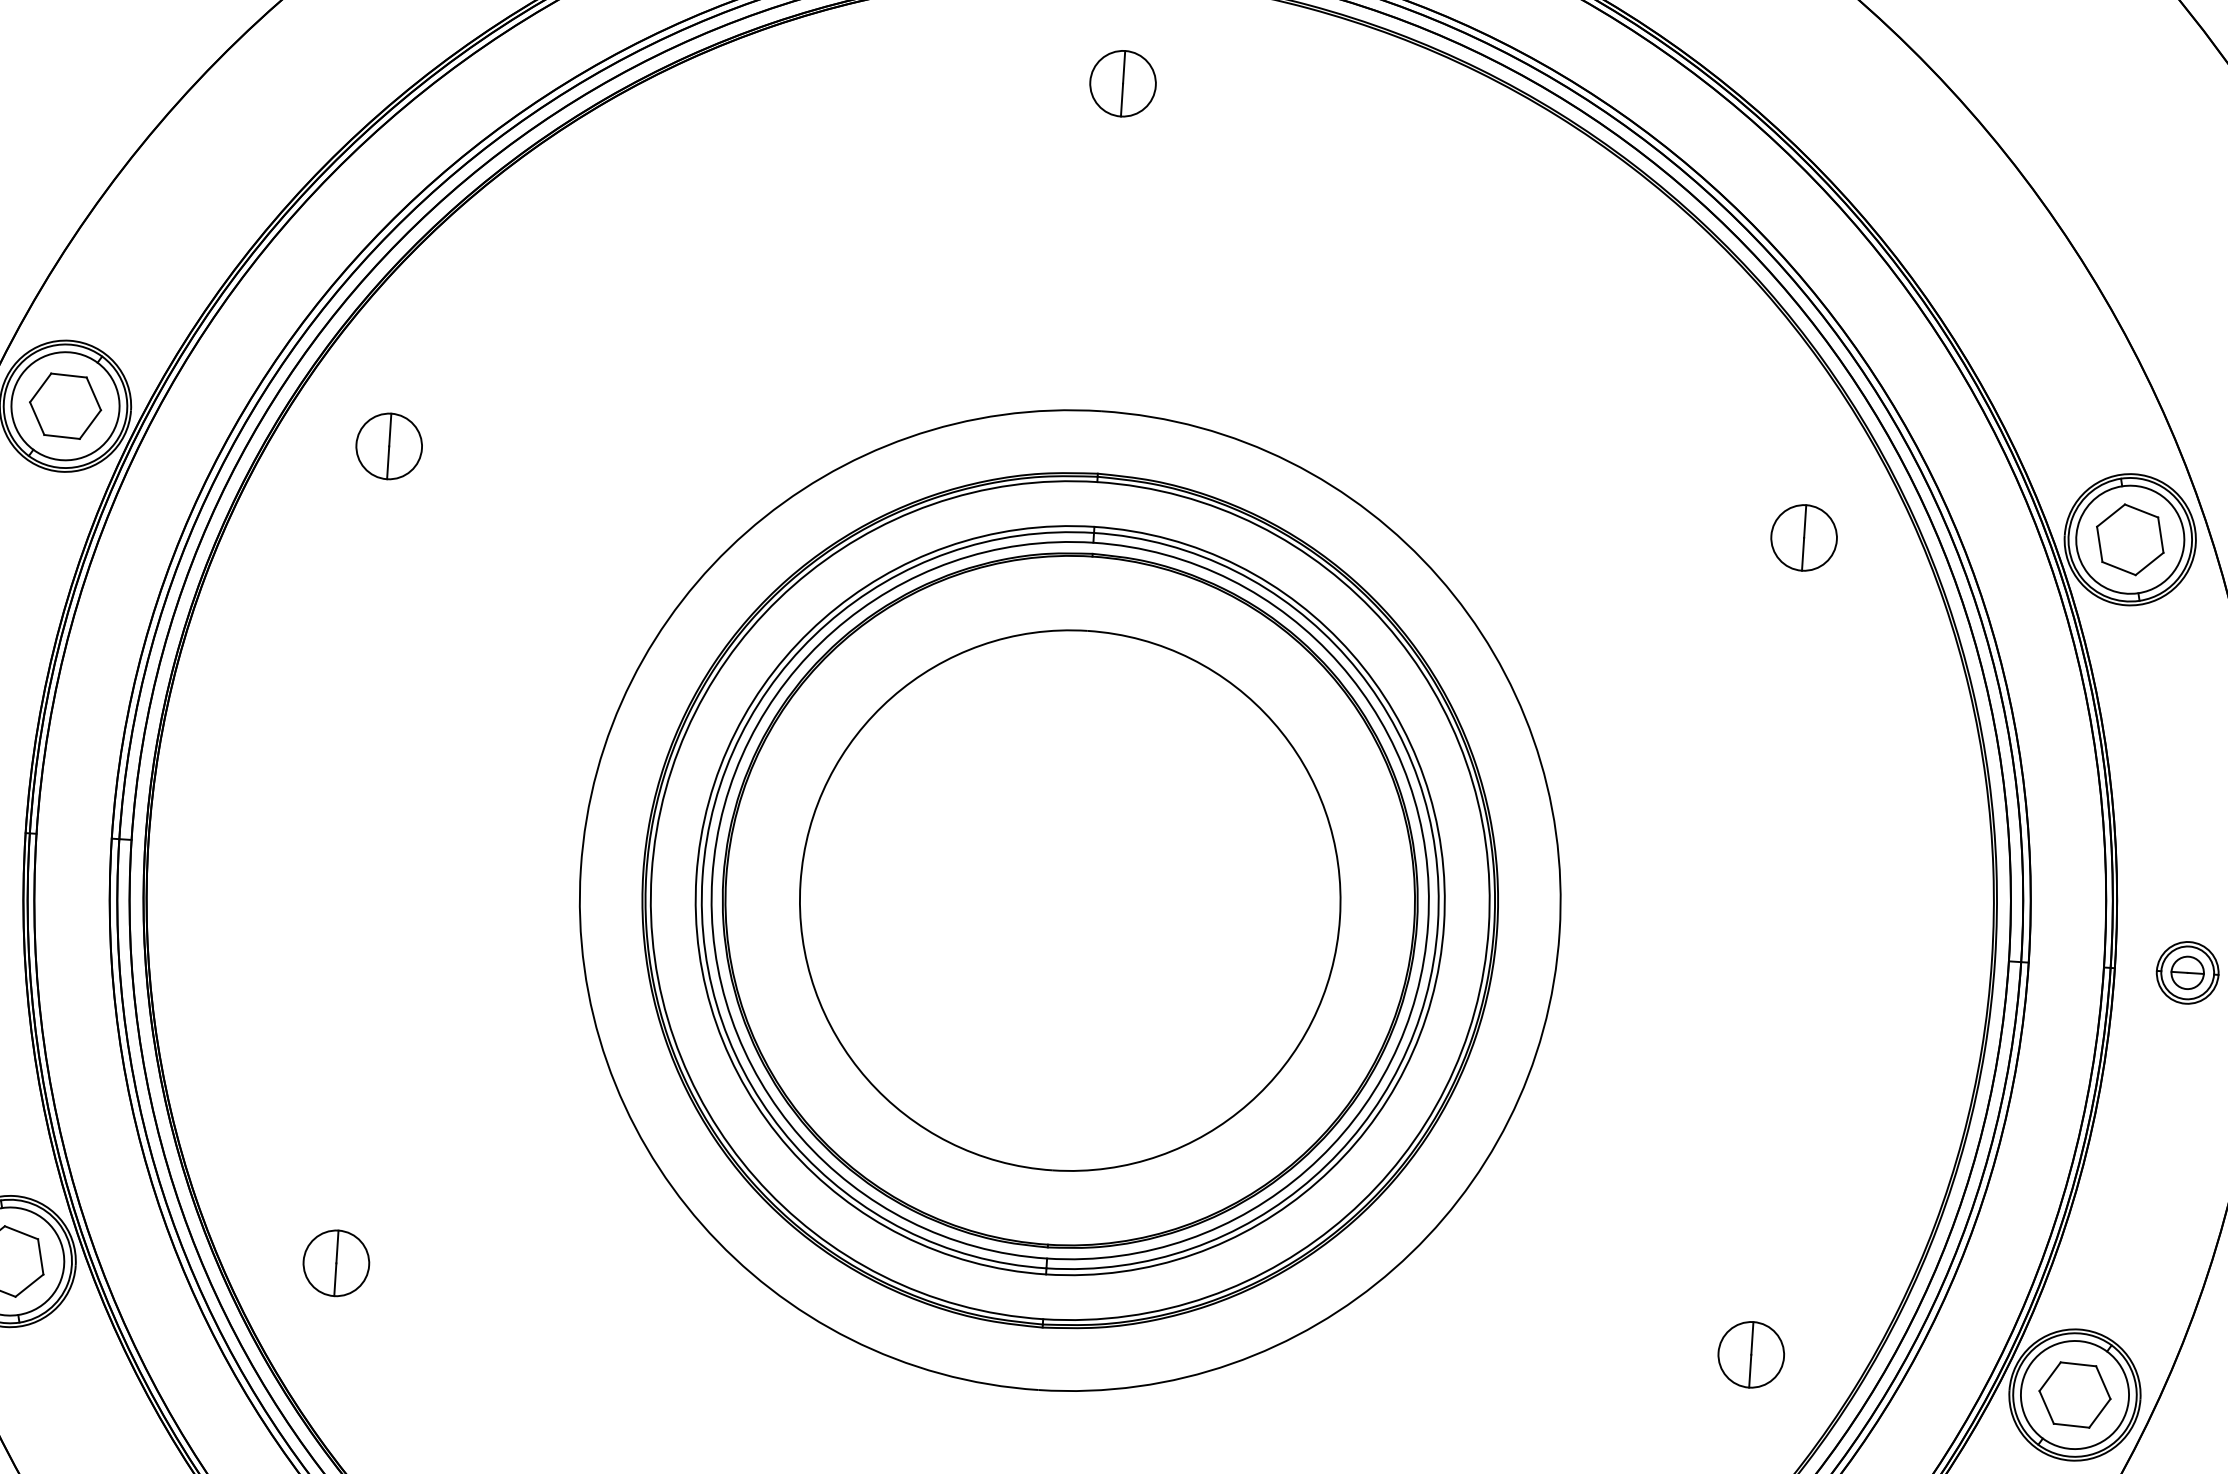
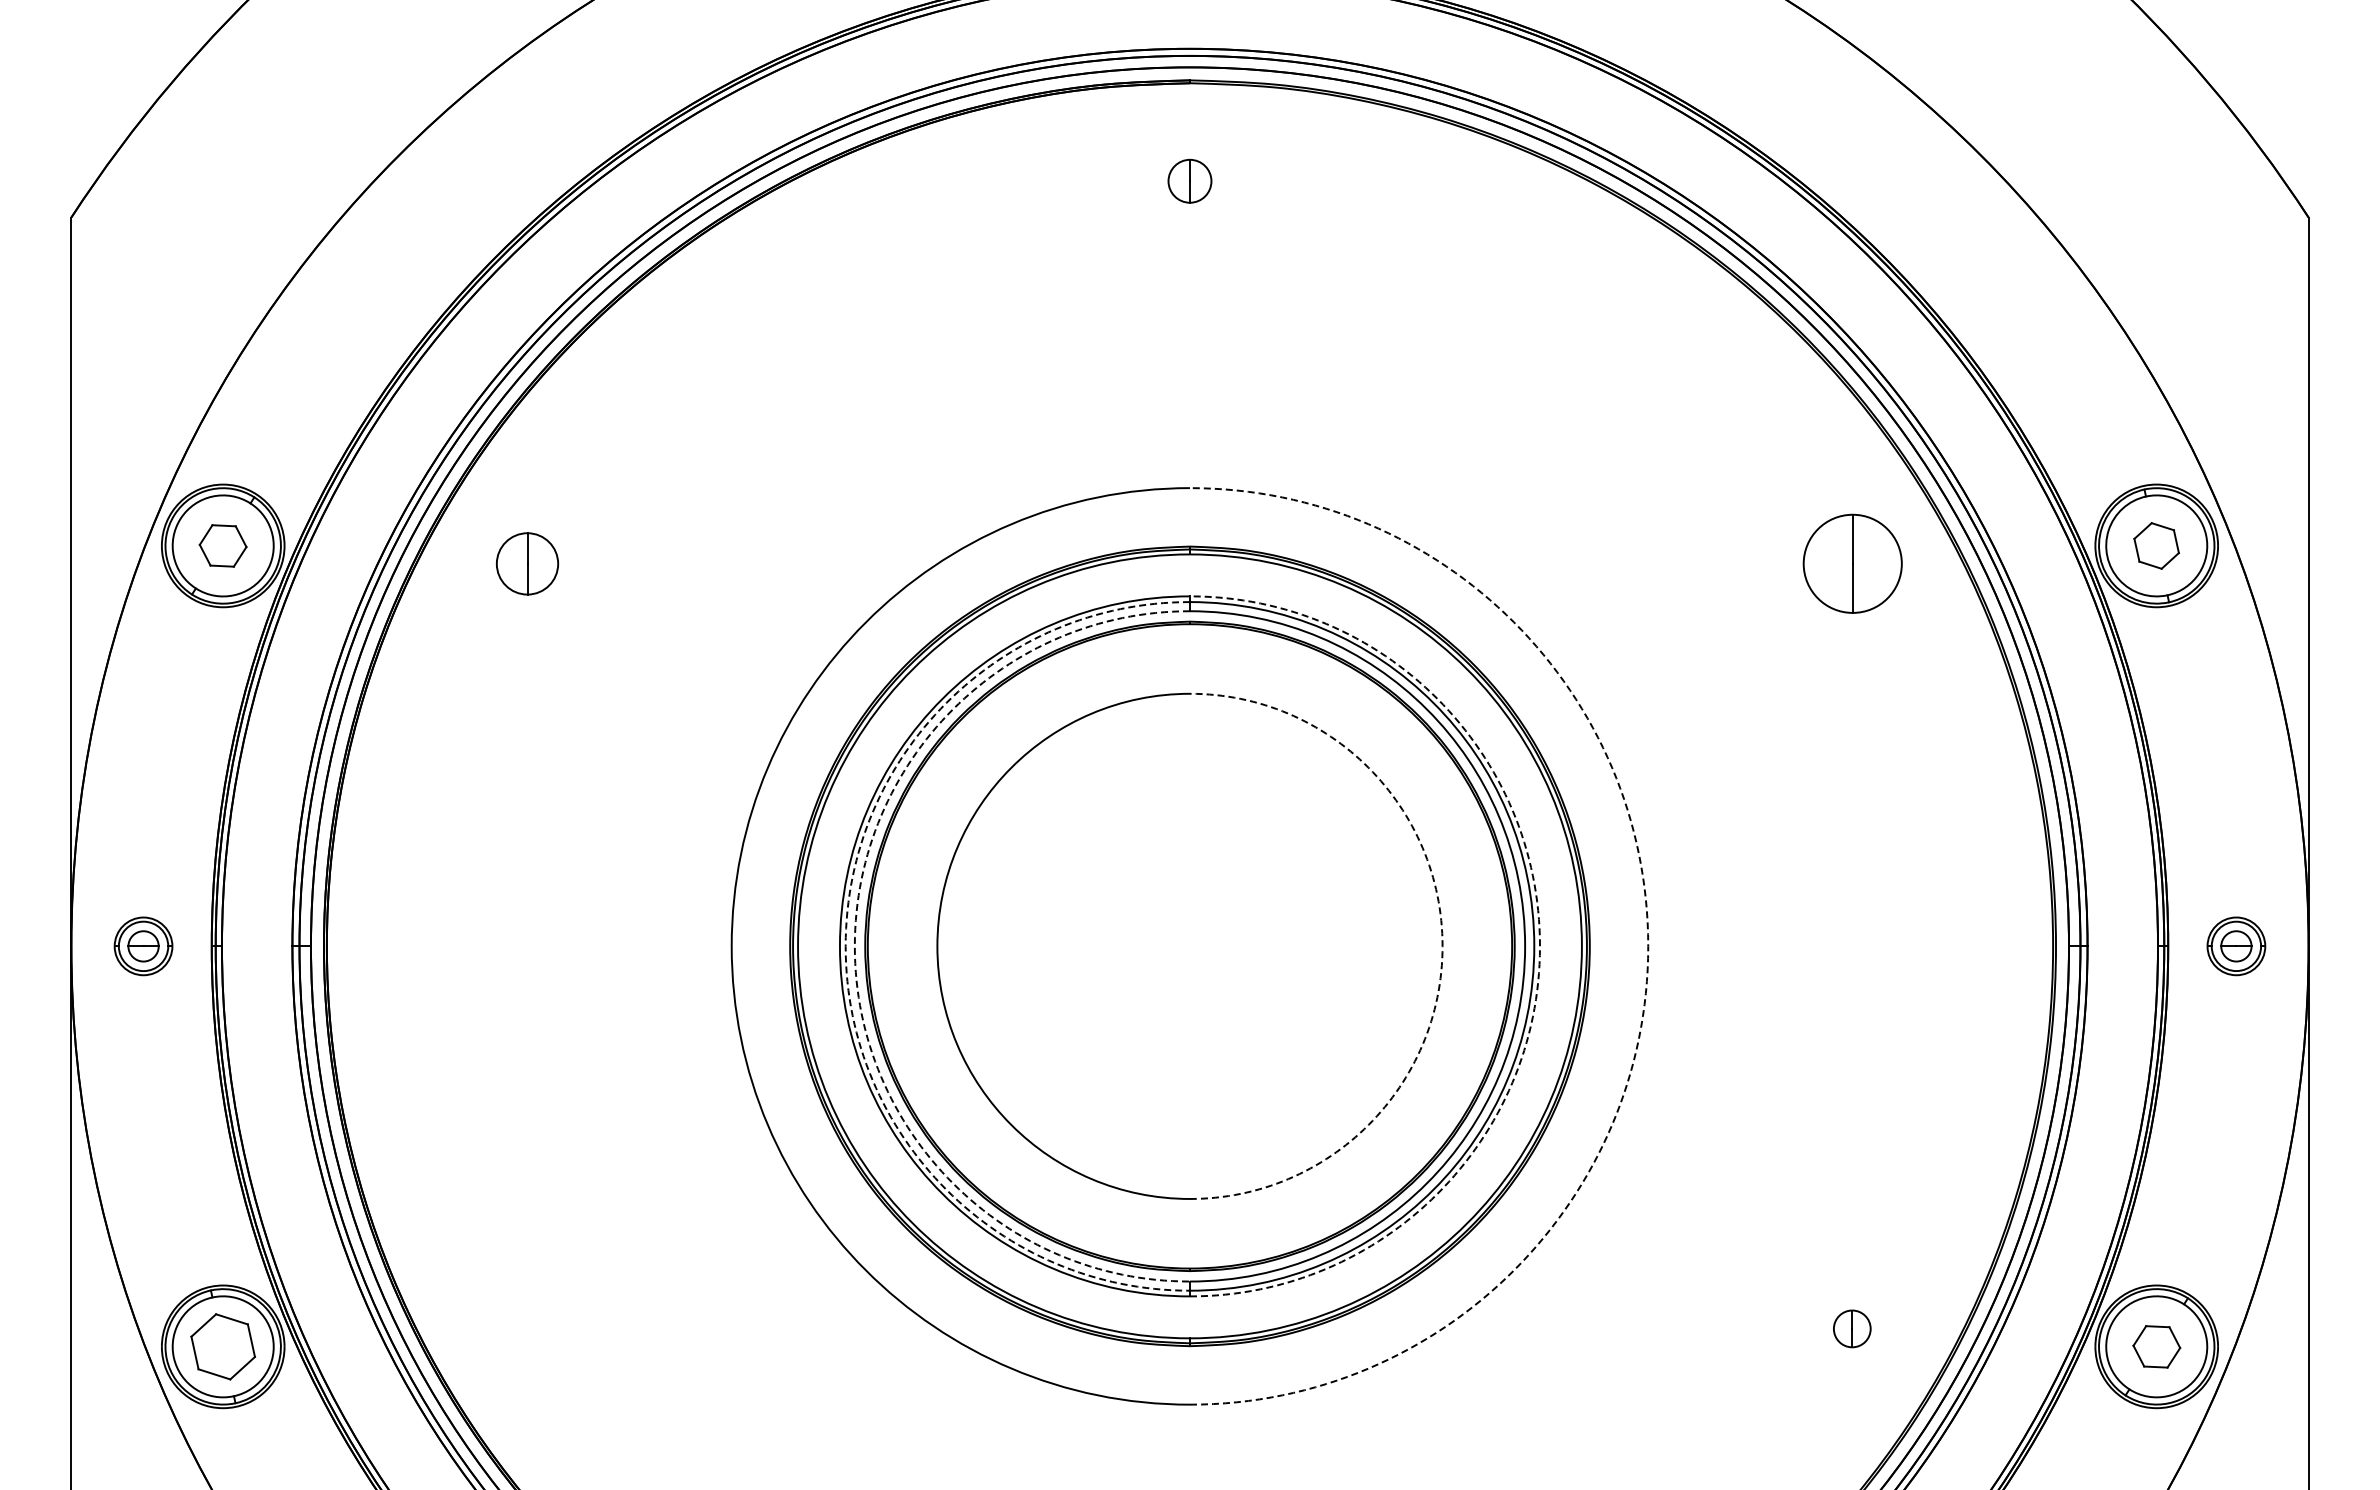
part: (1122, 82) -> (1189, 180), size x0.7
part: (64, 405) -> (222, 545), size x0.7
part: (1803, 537) -> (1851, 563), size x1.6
part: (2130, 539) -> (2156, 545), size x0.7
arc: (702, 876) -> (845, 946), solid -> dashed
arc: (711, 877) -> (854, 946), solid -> dashed
arc: (1339, 918) -> (1442, 946), solid -> dashed
arc: (1444, 924) -> (1540, 946), solid -> dashed
arc: (1559, 932) -> (1648, 946), solid -> dashed
part: (336, 1262) -> (527, 1328), removed
part: (1750, 1354) -> (1851, 1328), size x0.6
part: (2074, 1394) -> (2156, 1346), size x0.7

